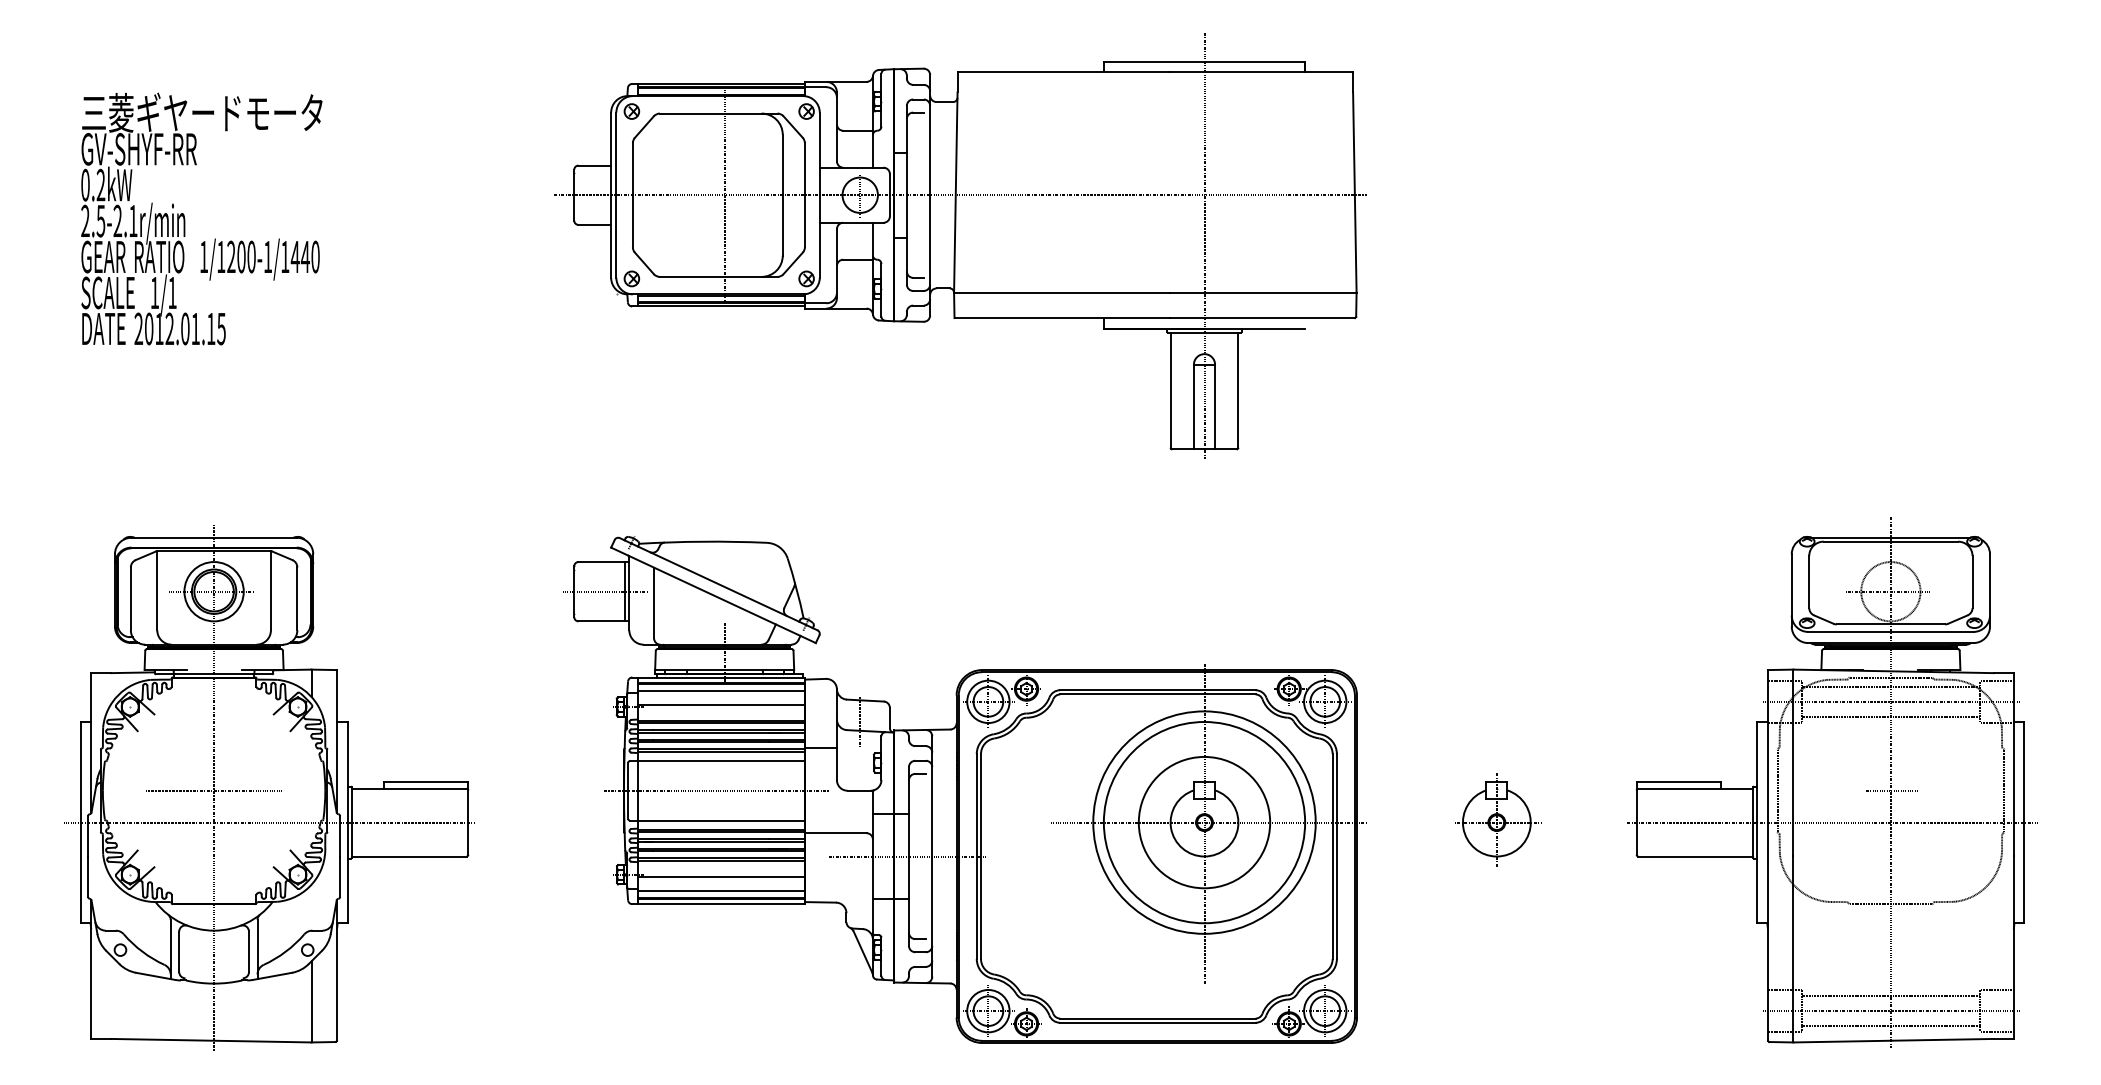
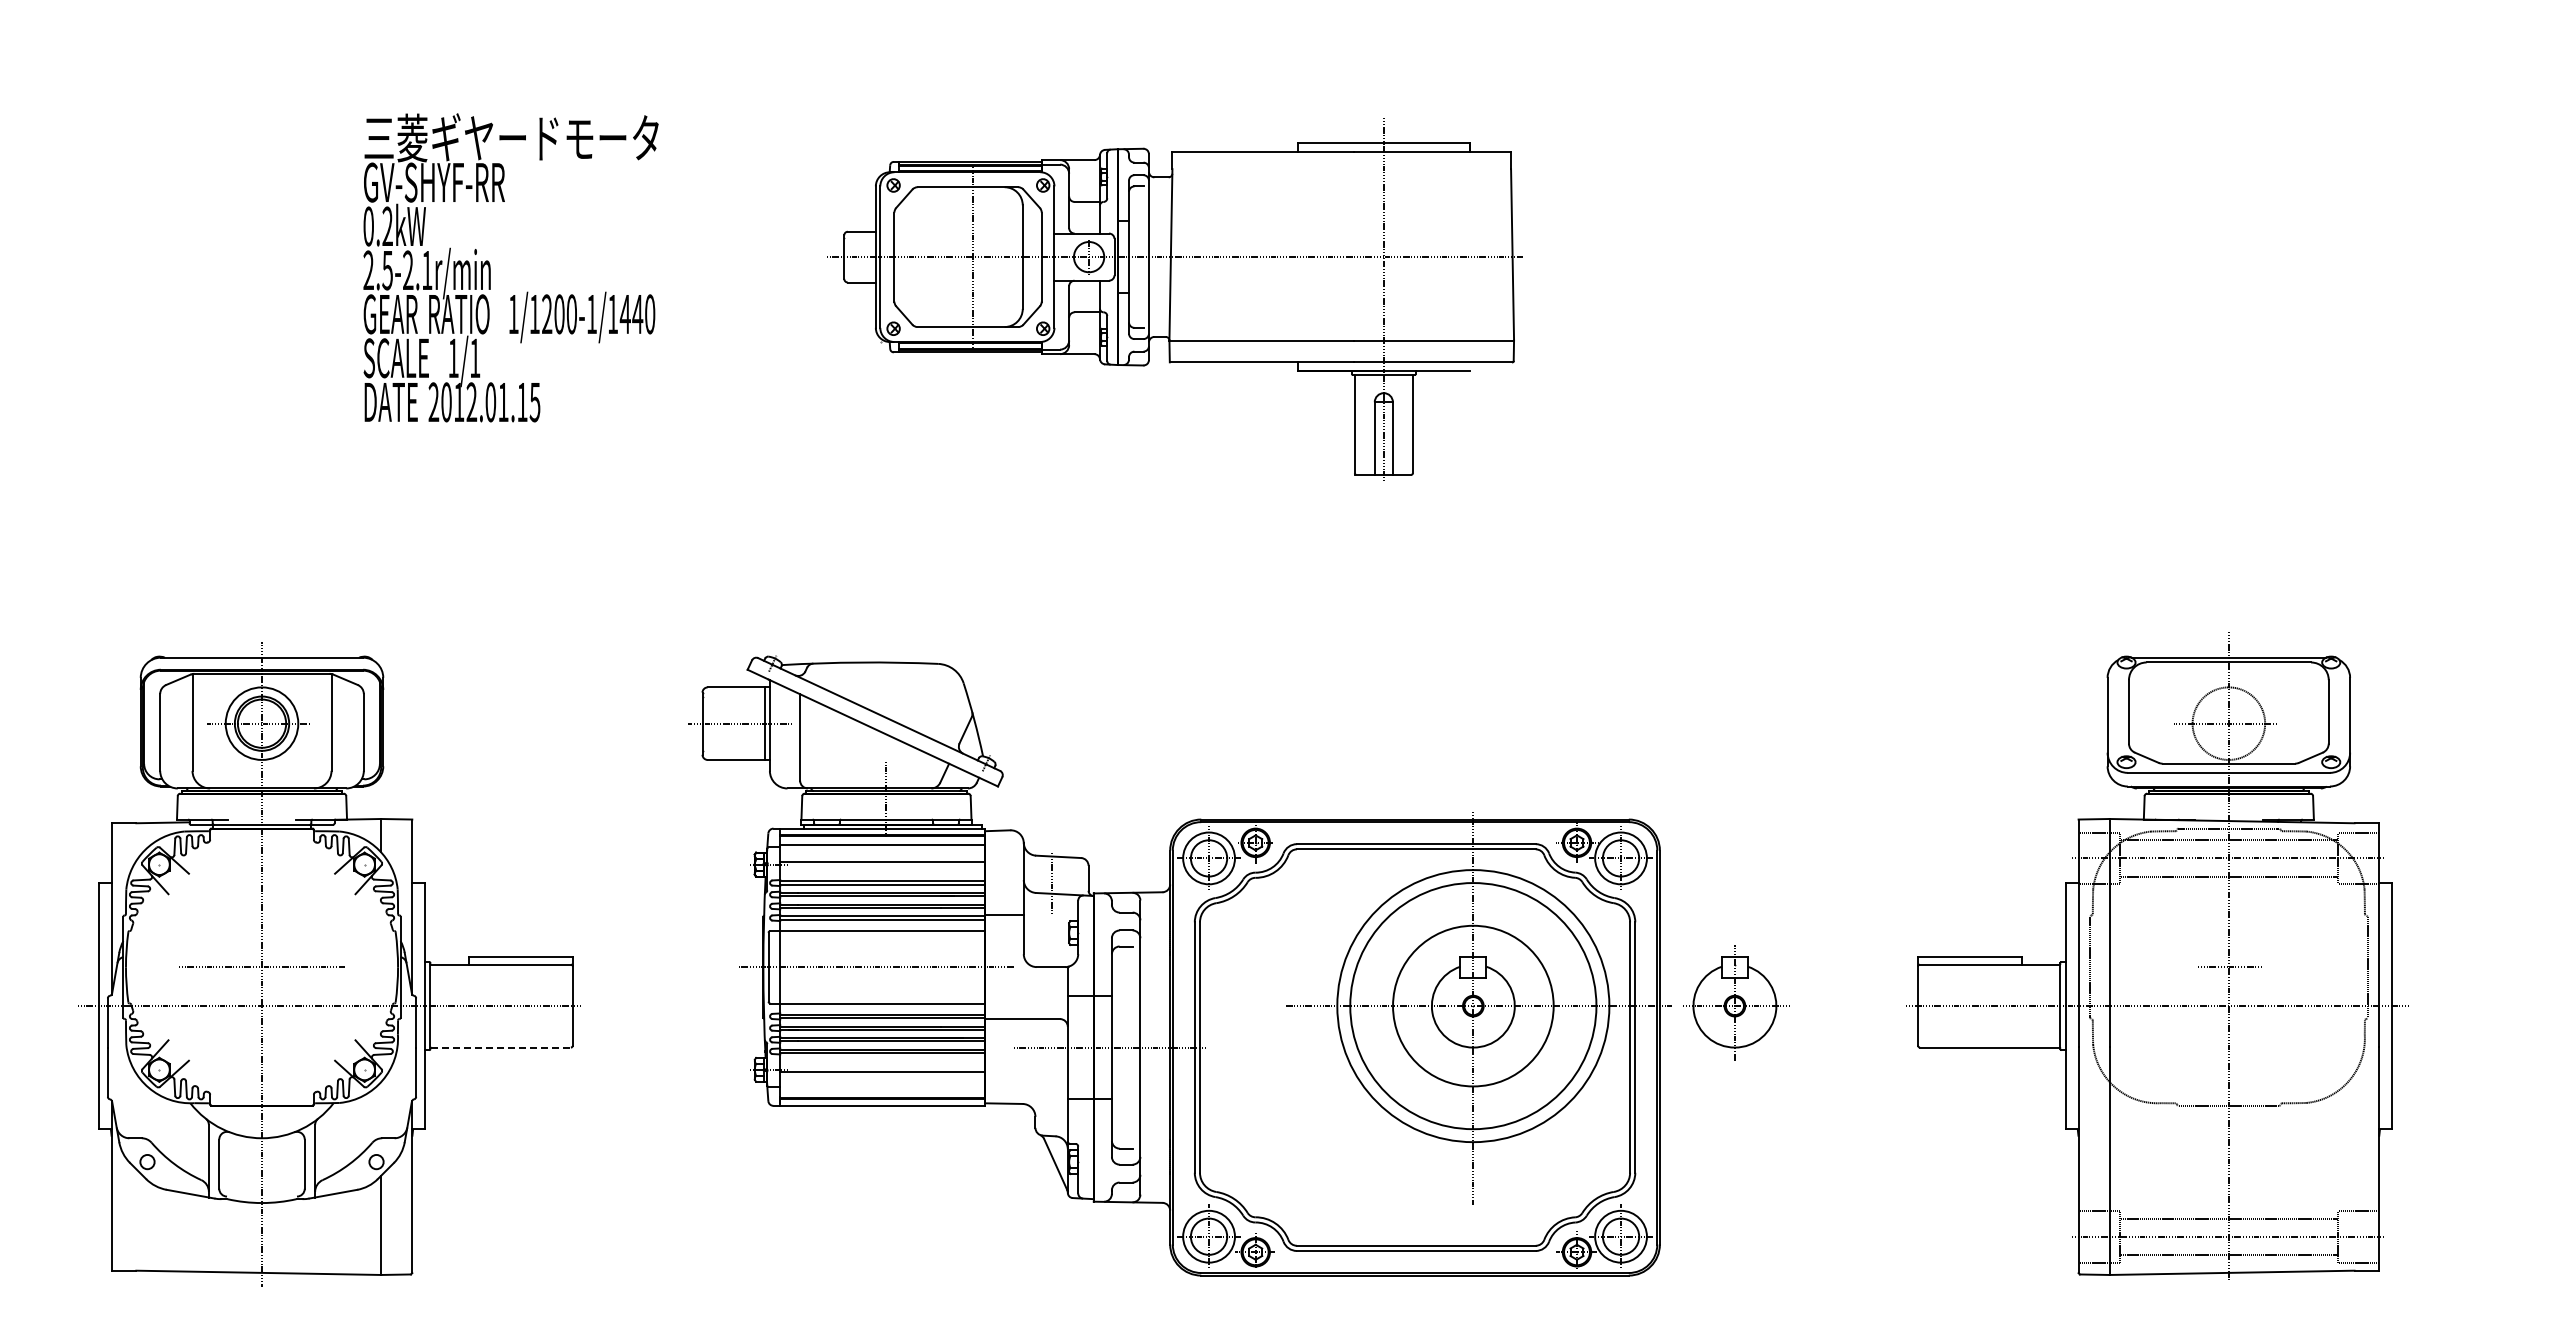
text: (201, 218) -> (510, 267), moved
part: (960, 244) -> (1174, 299), size x0.7
part: (1832, 781) -> (2157, 955), moved
part: (1498, 819) -> (1736, 1002), moved
line: (409, 856) -> (501, 1047), solid -> dashed
line: (721, 890) -> (882, 1089), removed

